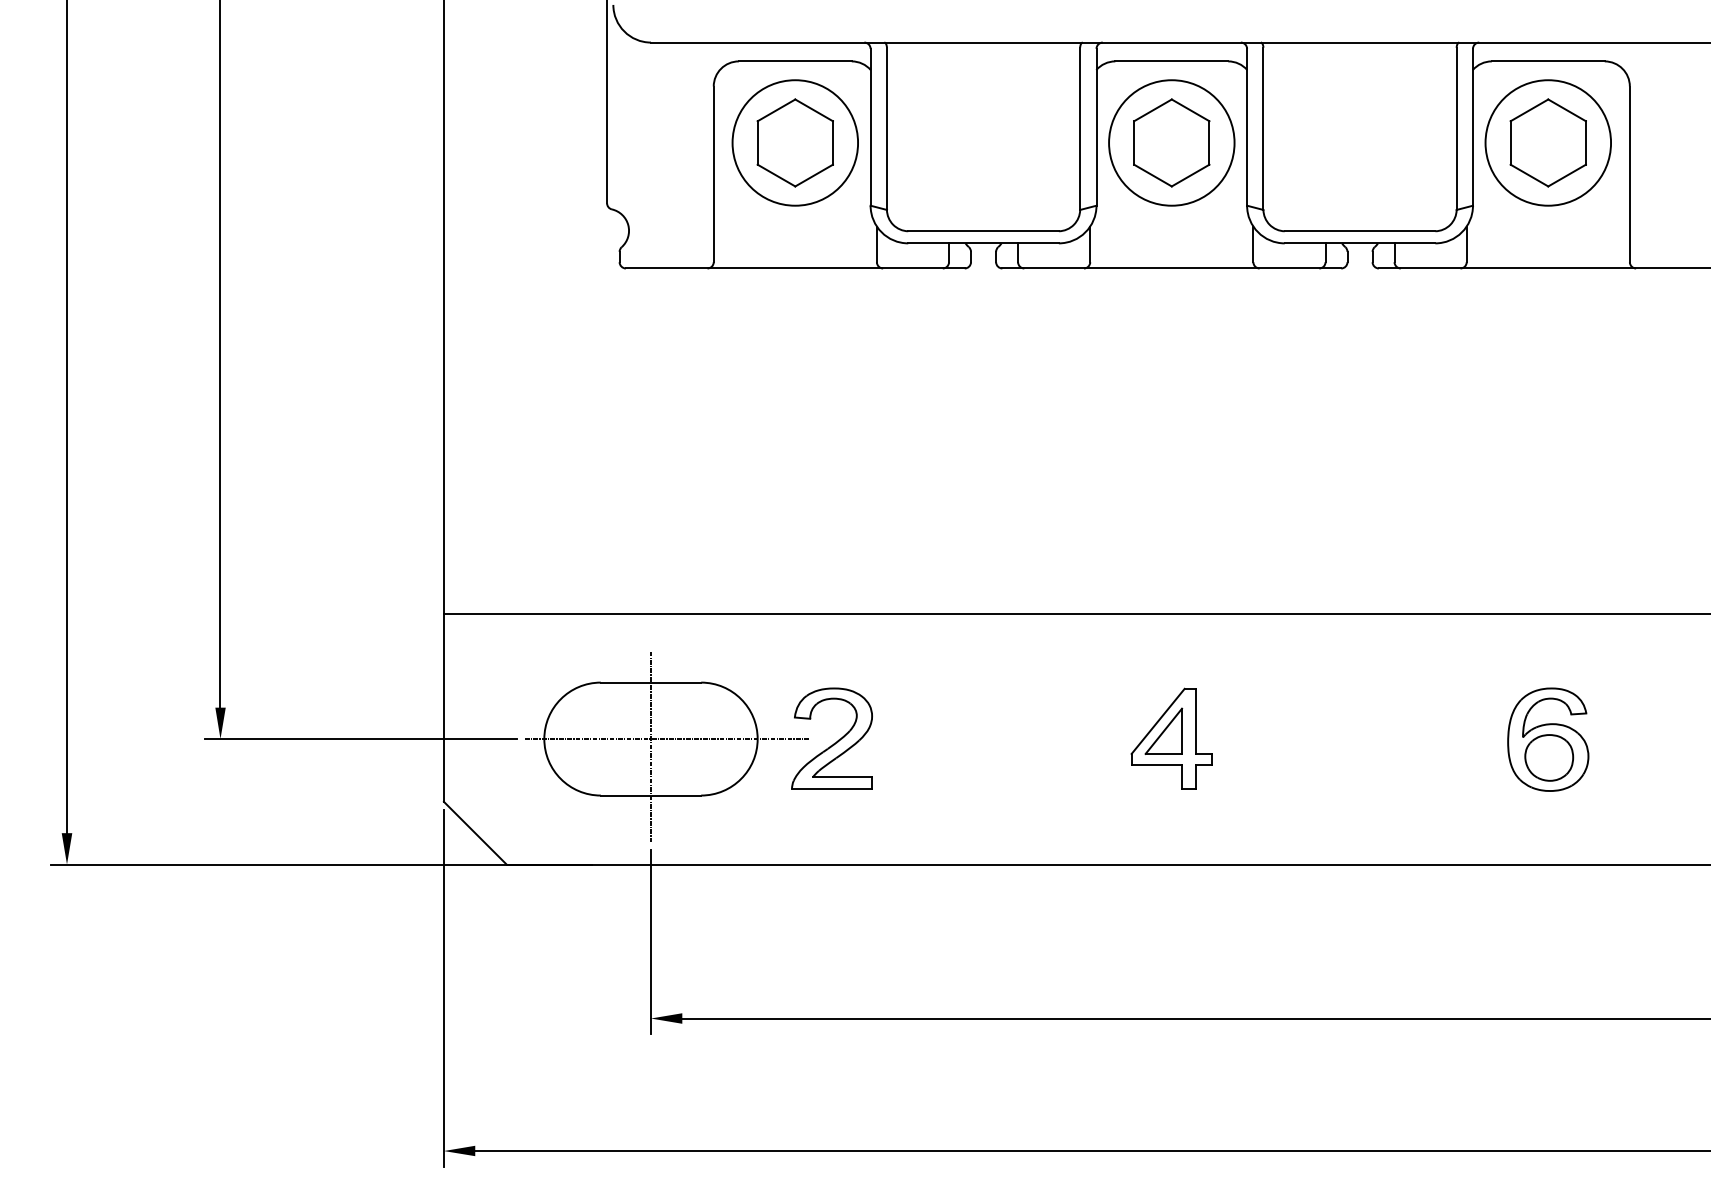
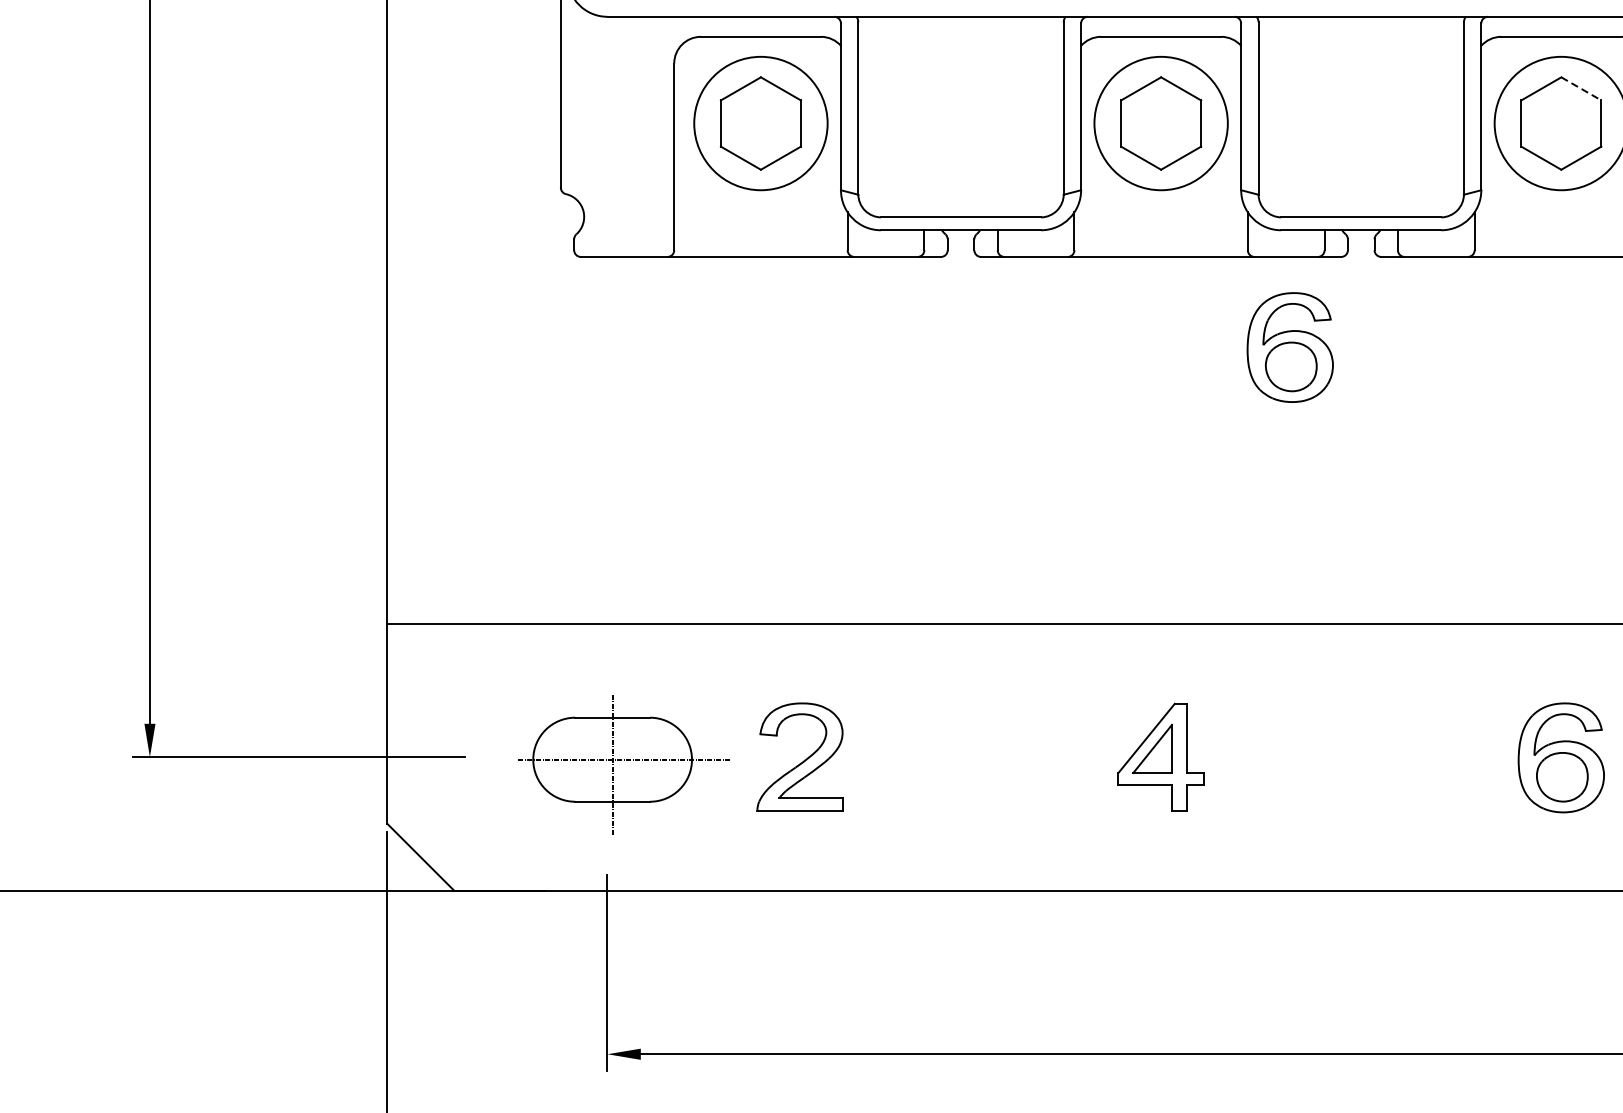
line: (1567, 110) -> (1581, 89), solid -> dashed
part: (1293, 353) -> (1290, 347), added
part: (666, 746) -> (624, 765), size x0.7

